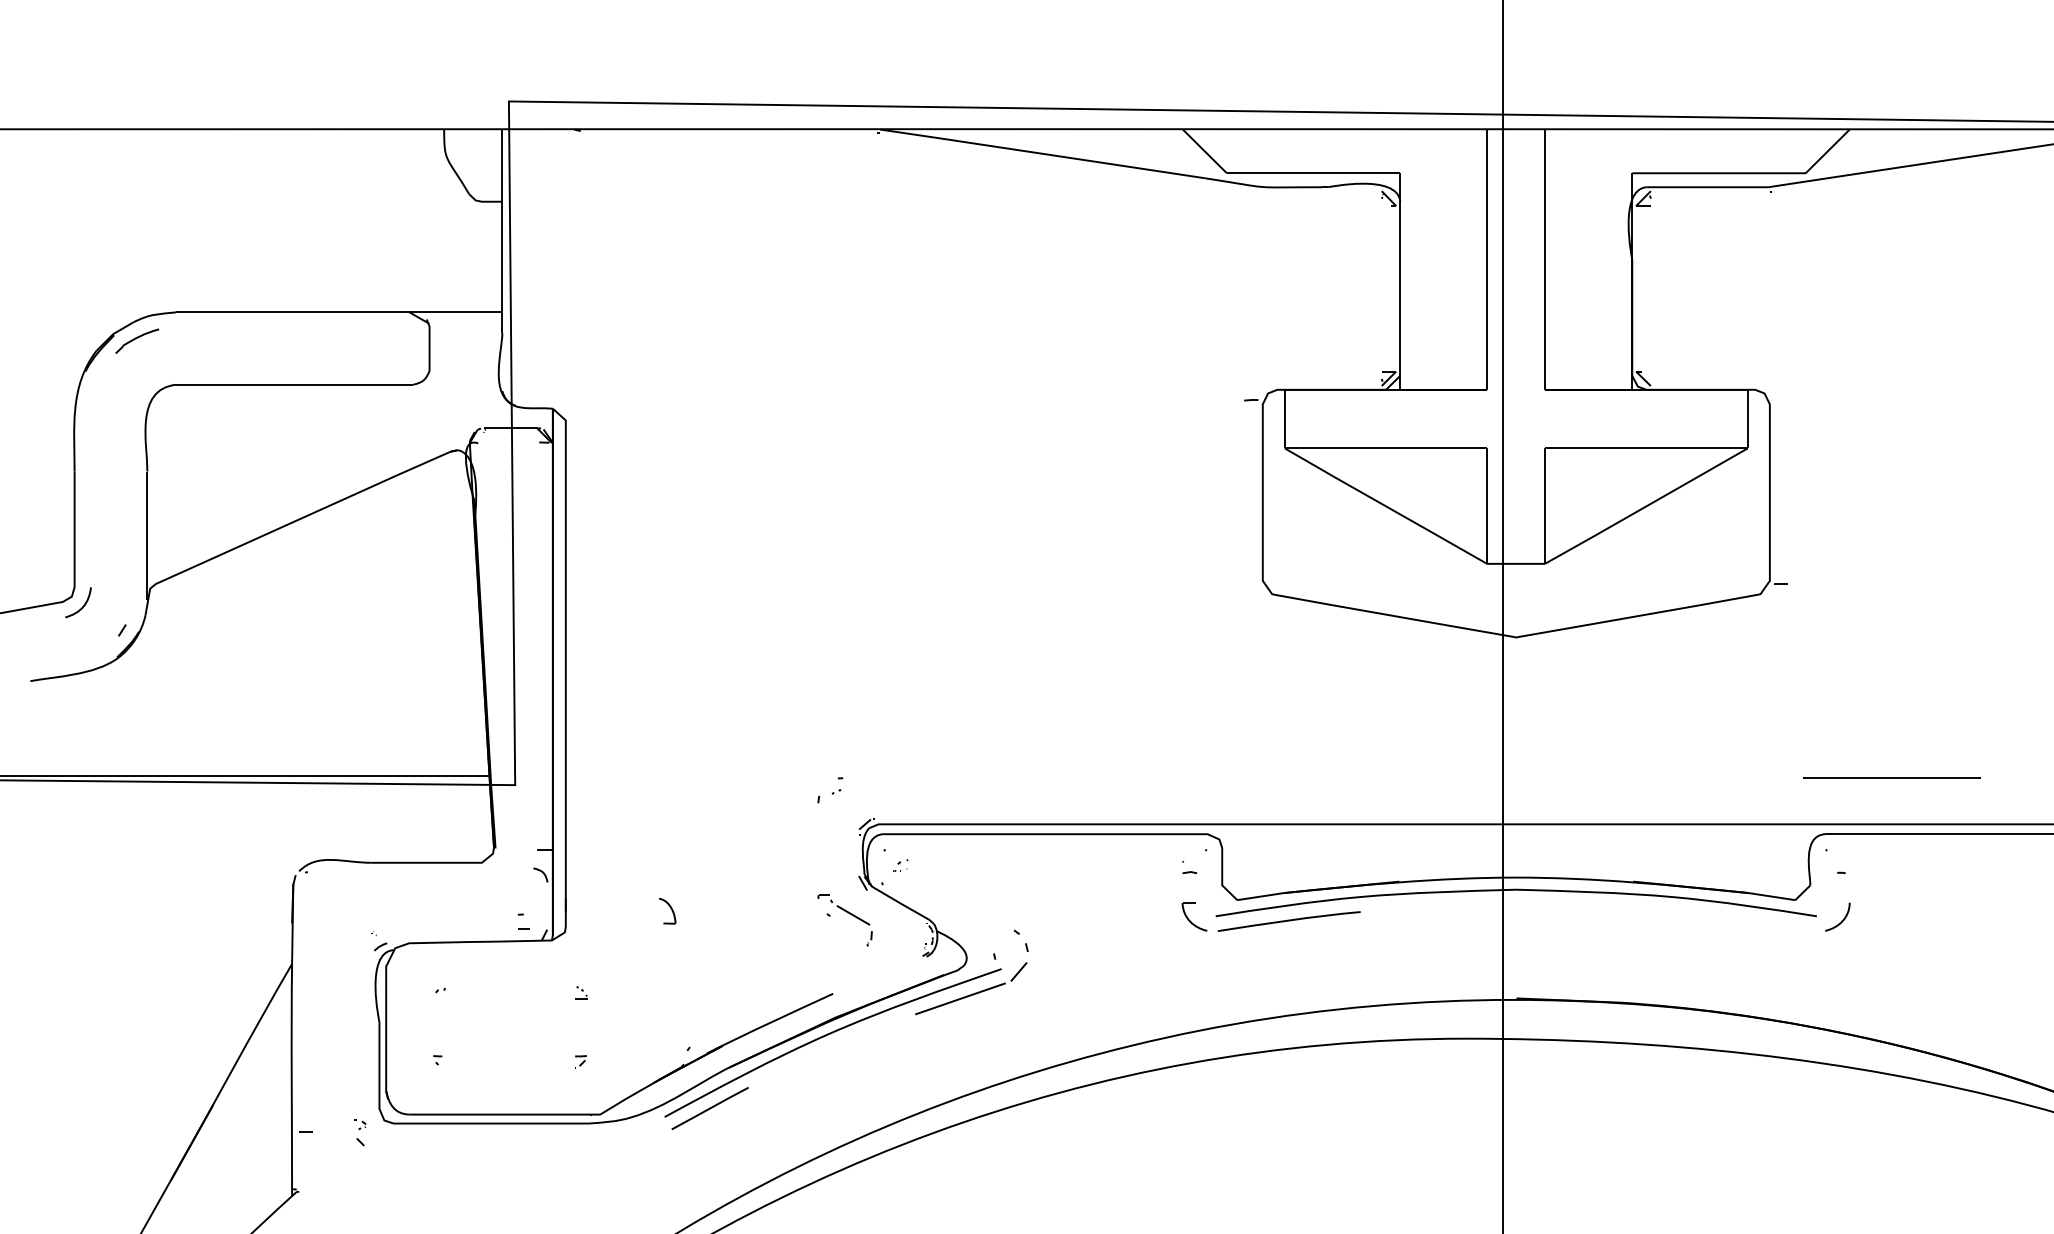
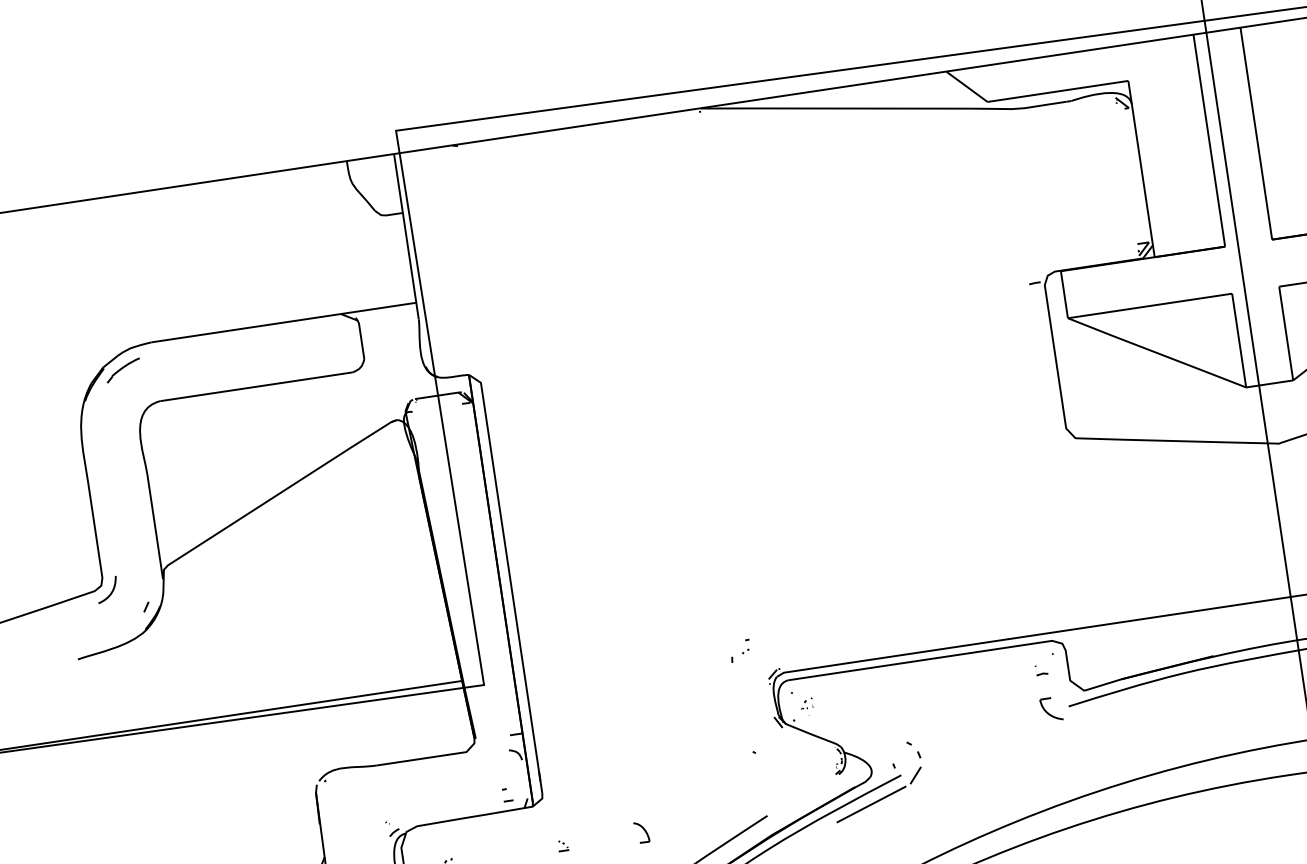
part: (667, 910) -> (641, 831), moved
part: (849, 914) -> (771, 749), removed
curve: (1288, 921) -> (1128, 701), removed

